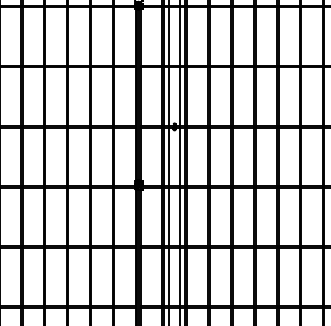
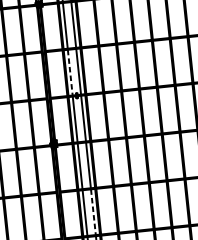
line: (169, 97) -> (70, 73), solid -> dashed
line: (179, 277) -> (93, 212), solid -> dashed

